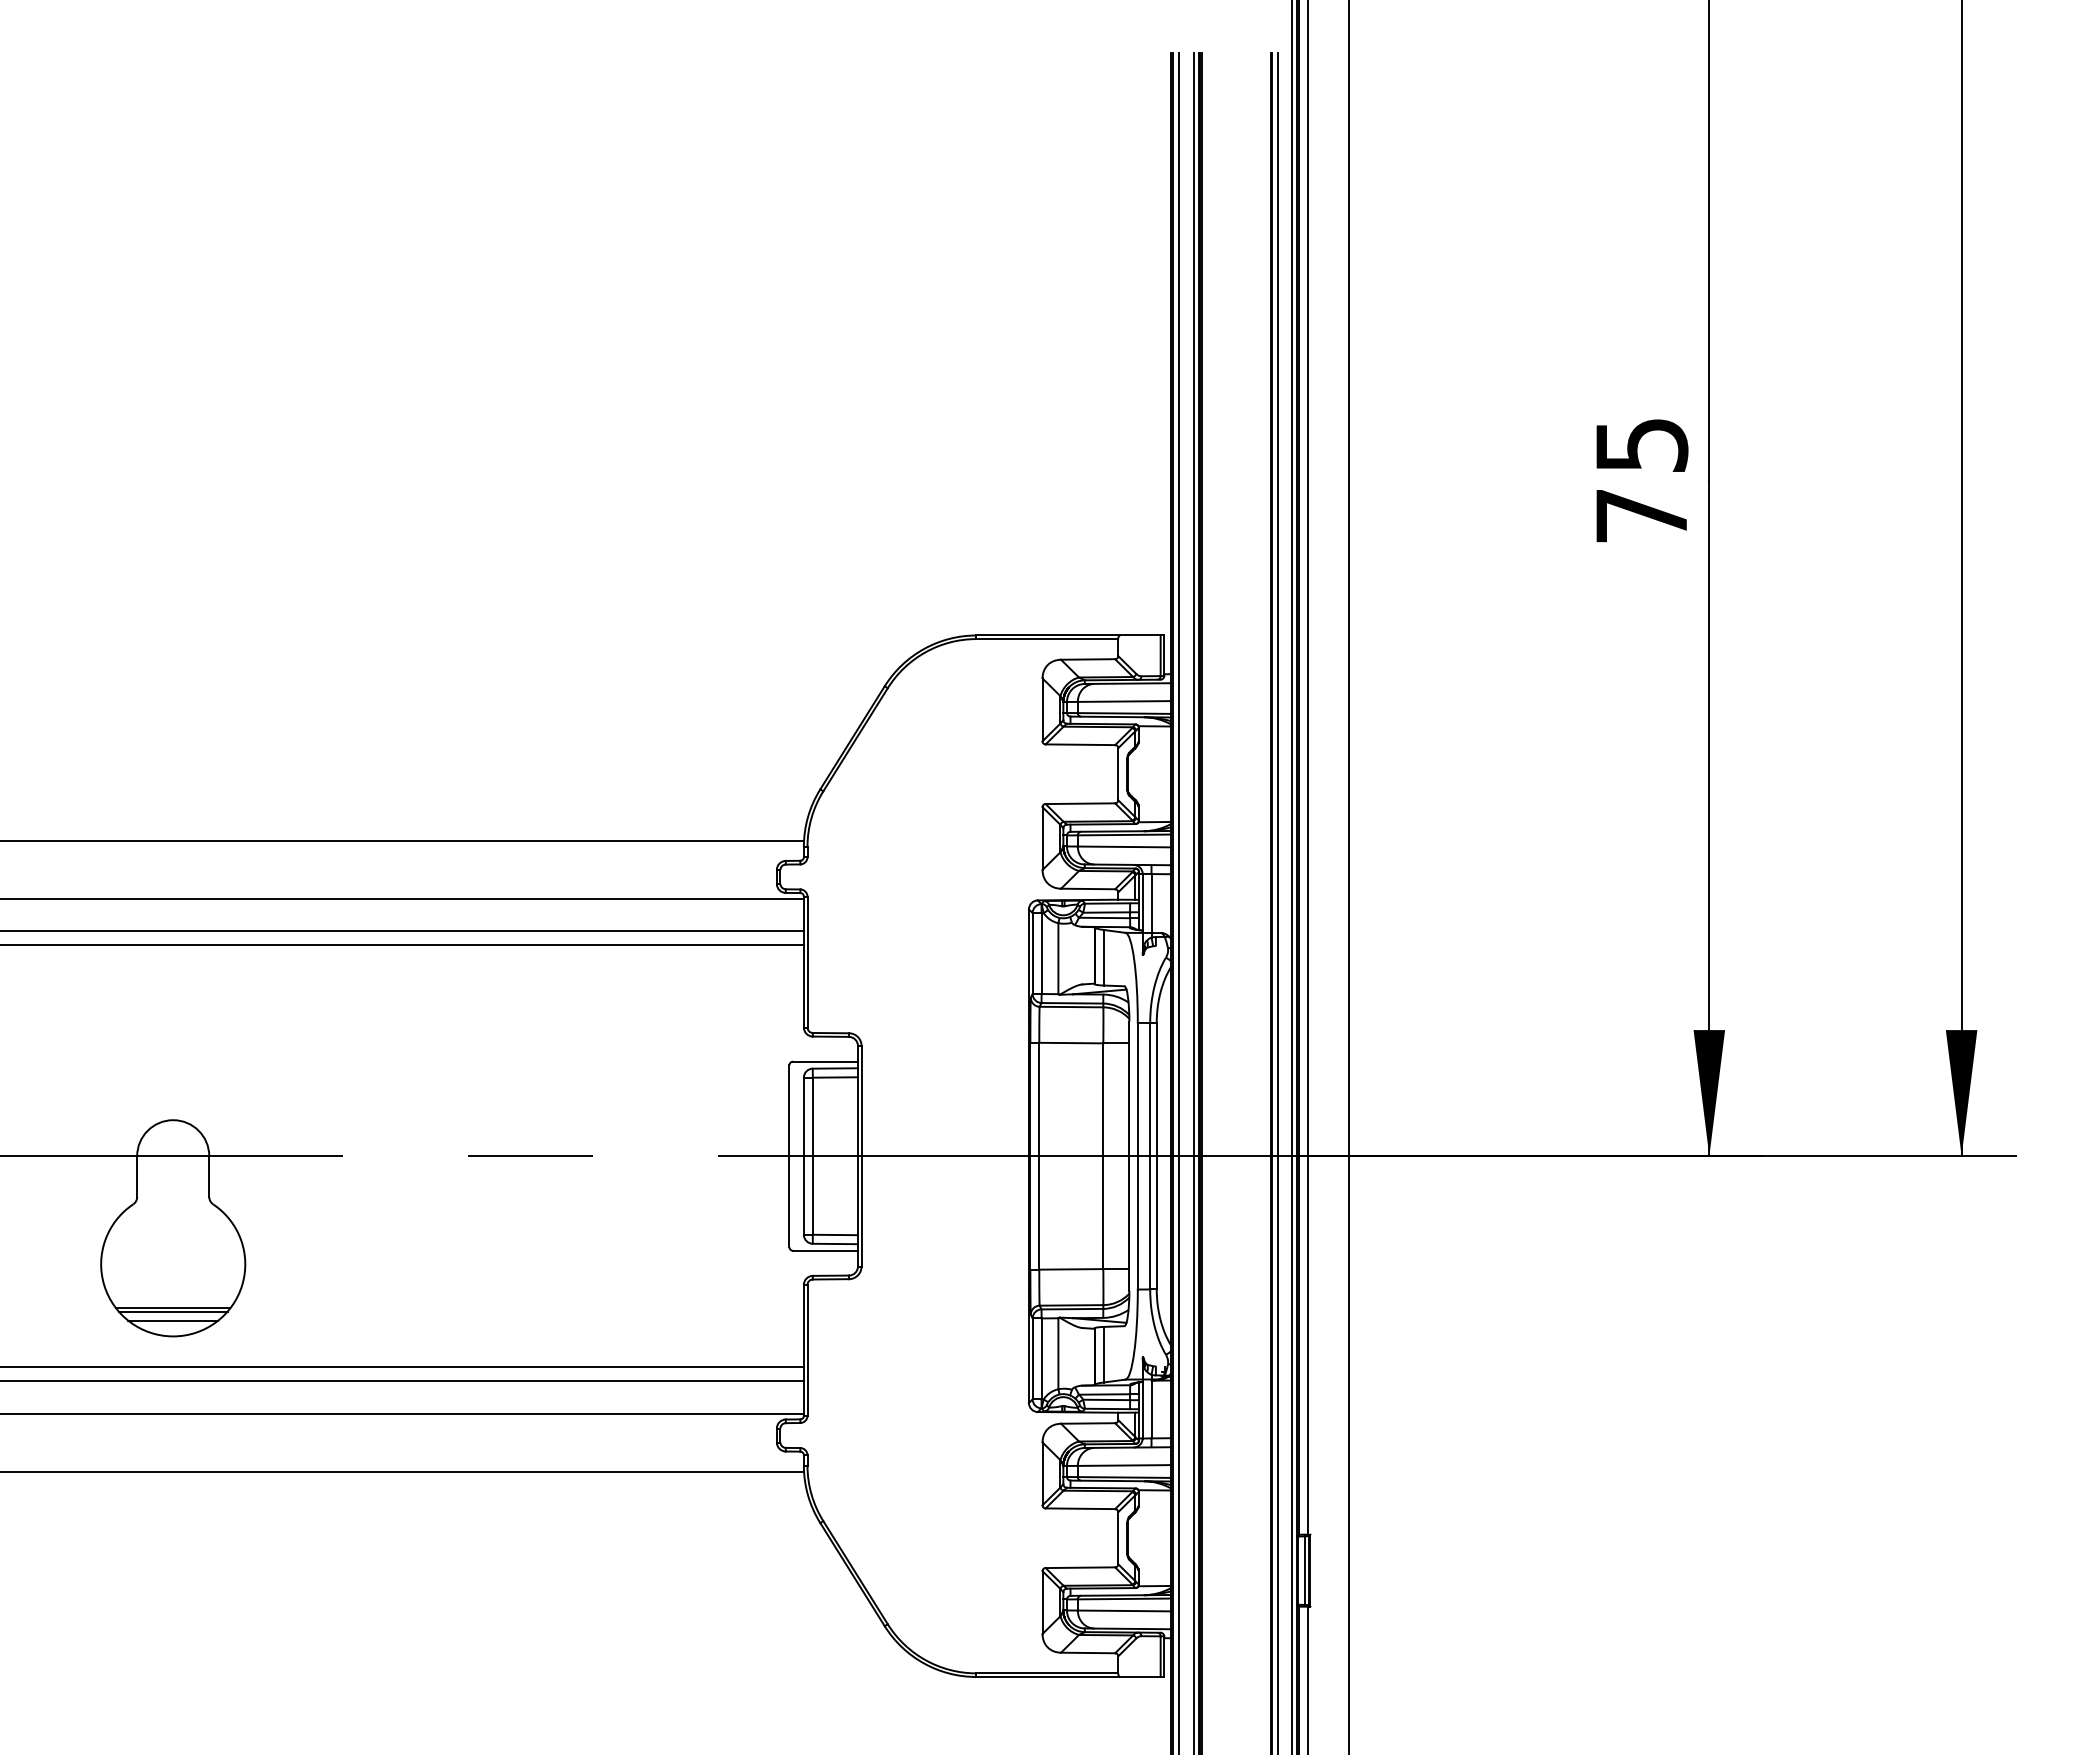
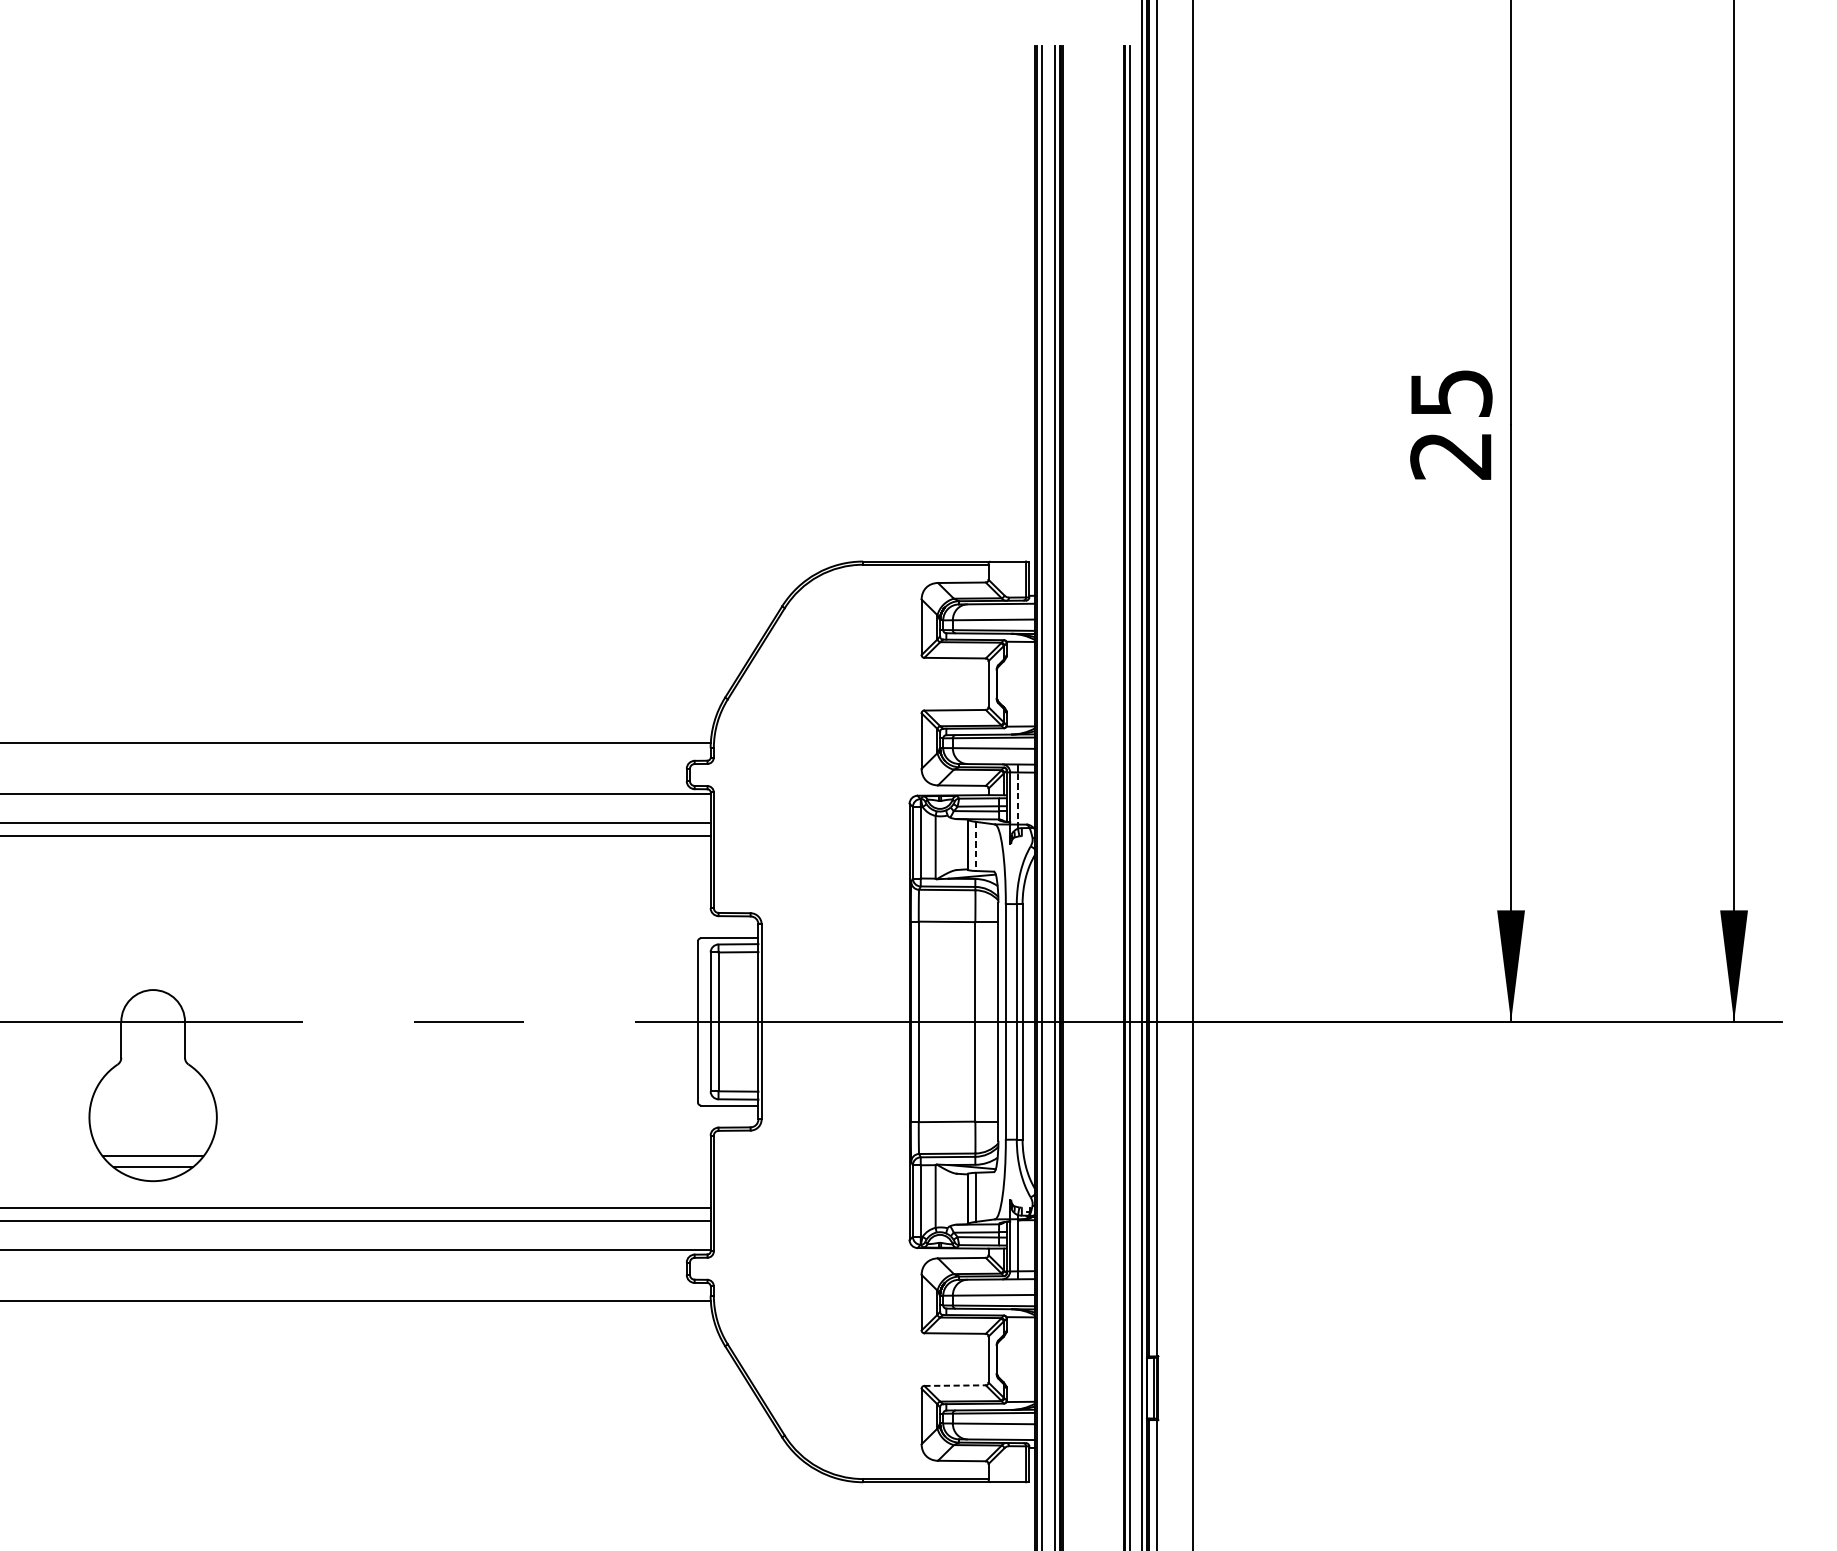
text: (1640, 516) -> (1450, 456), 75 -> 25
line: (1151, 905) -> (1017, 800), solid -> dashed
line: (1103, 957) -> (975, 846), solid -> dashed
line: (172, 1311) -> (152, 1159), removed
line: (1080, 1567) -> (955, 1385), solid -> dashed

